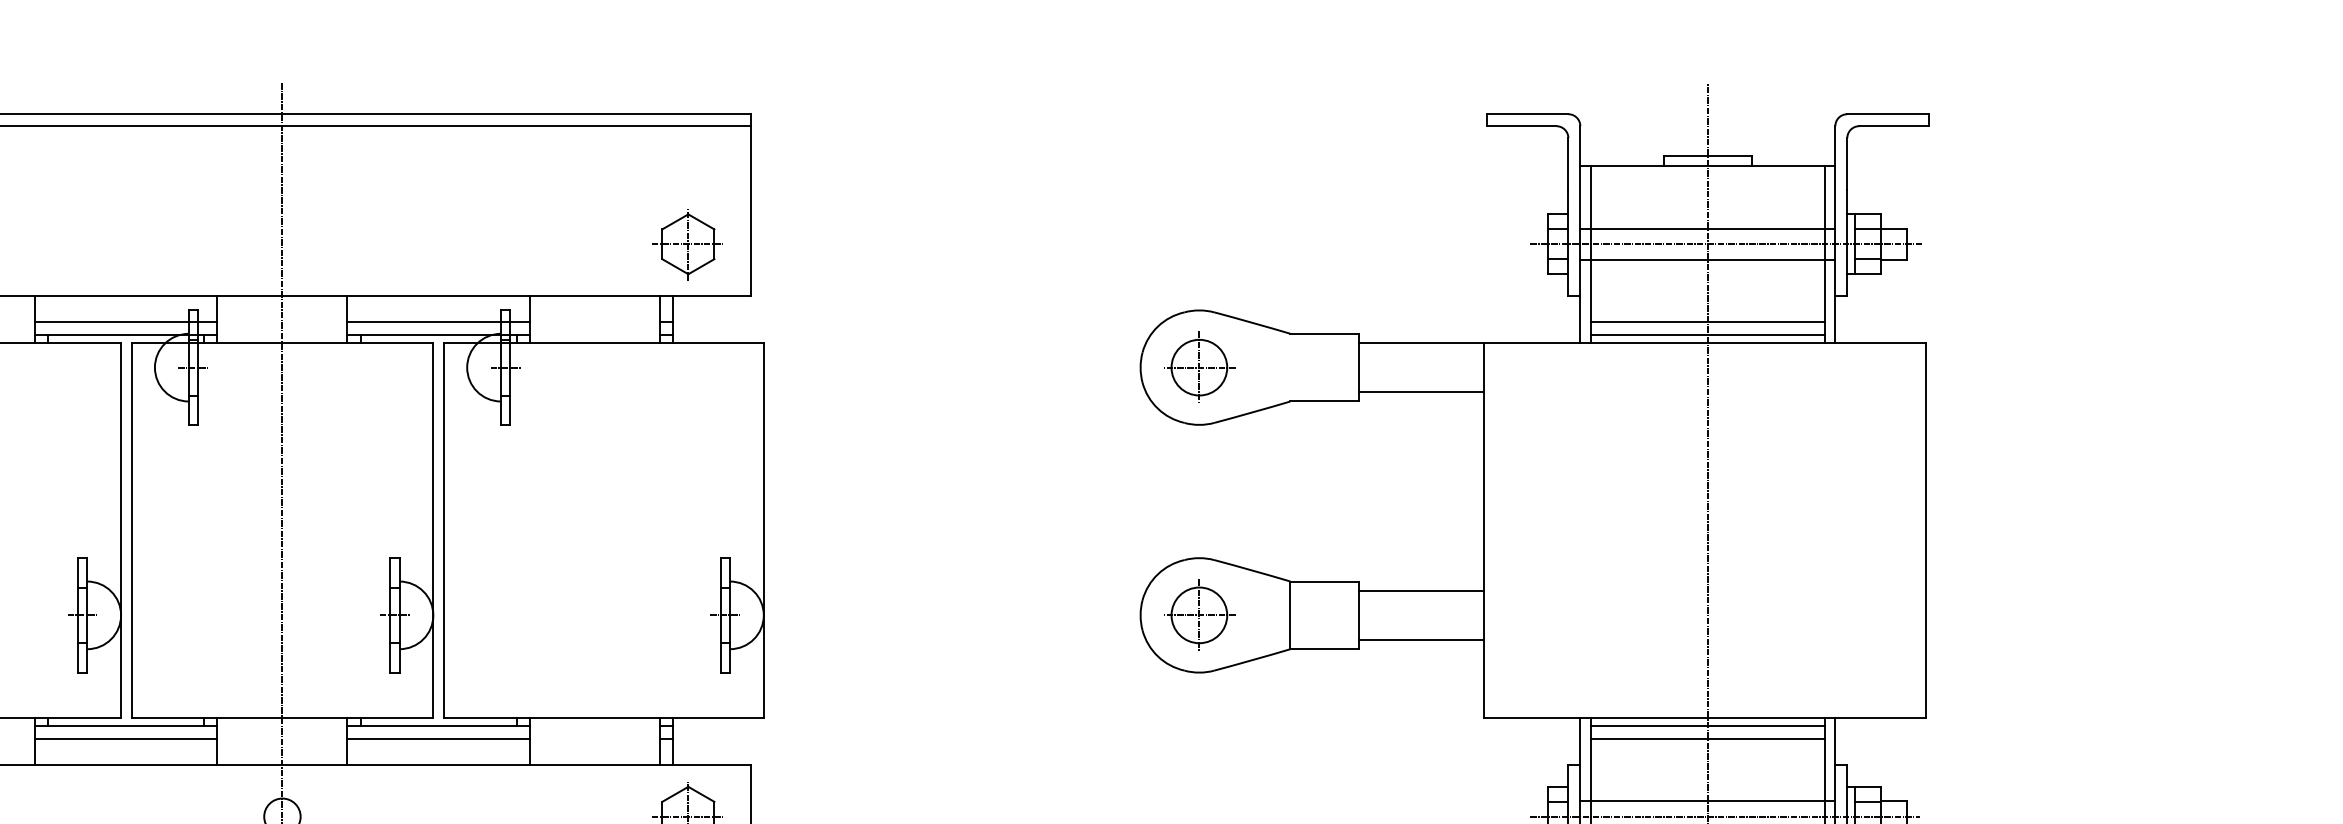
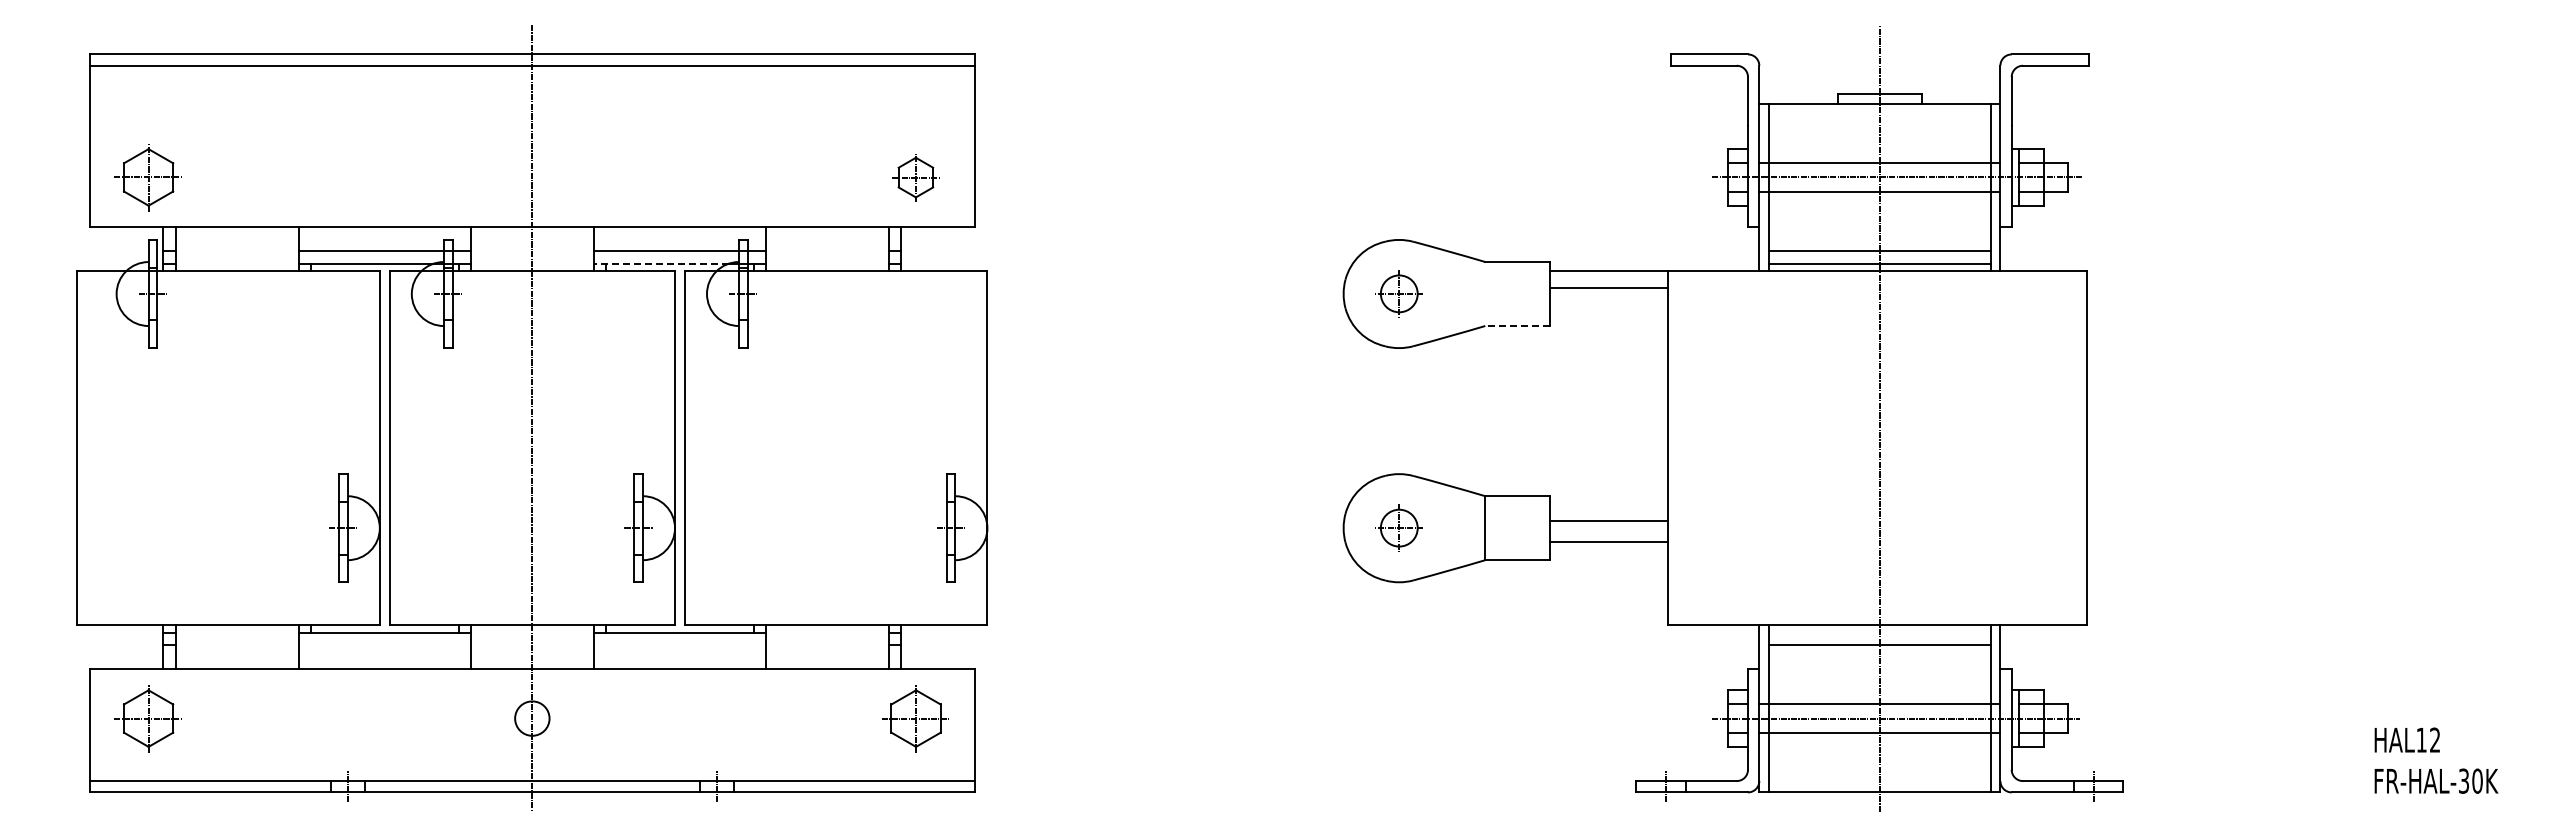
part: (687, 244) -> (915, 177), size x0.7
line: (419, 335) -> (661, 263), solid -> dashed
part: (1199, 367) -> (1399, 293), size x0.7
line: (1421, 392) -> (1609, 288), moved
line: (1324, 402) -> (1517, 326), solid -> dashed
line: (1421, 591) -> (1609, 542), moved
part: (1199, 614) -> (1399, 527), size x0.7
line: (1421, 640) -> (1609, 521), moved
line: (1707, 725) -> (1879, 632), removed
line: (126, 738) -> (384, 644), removed
line: (438, 738) -> (679, 644), removed

